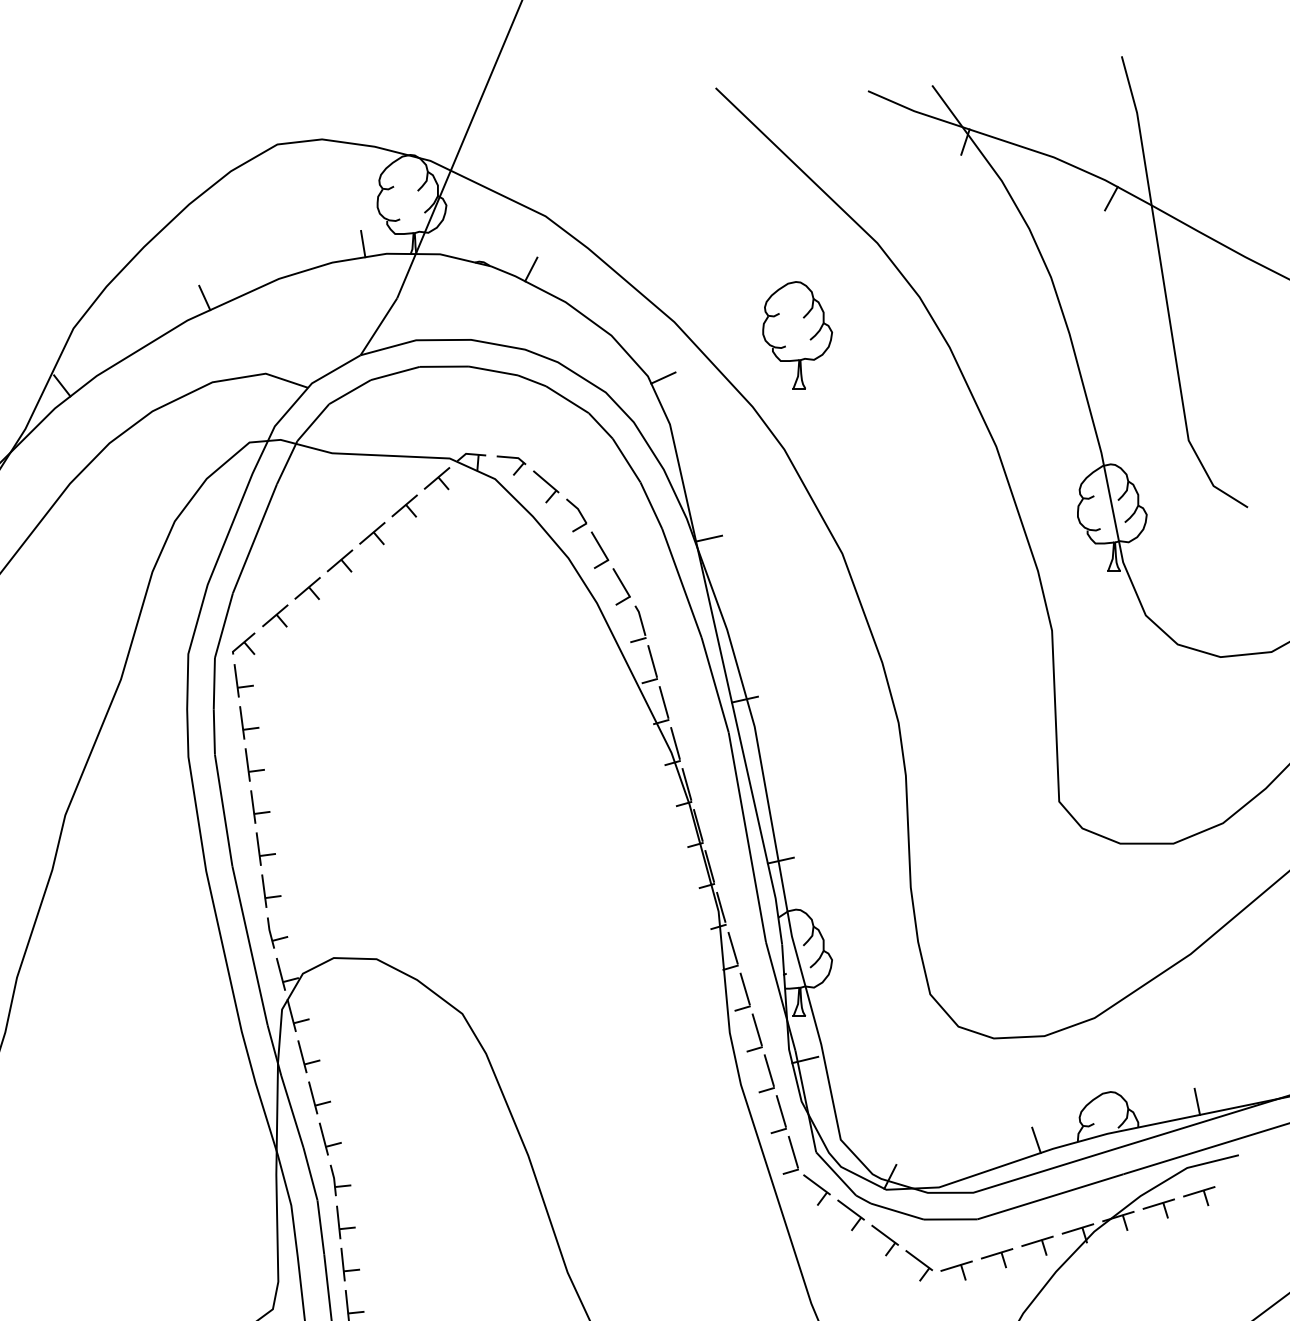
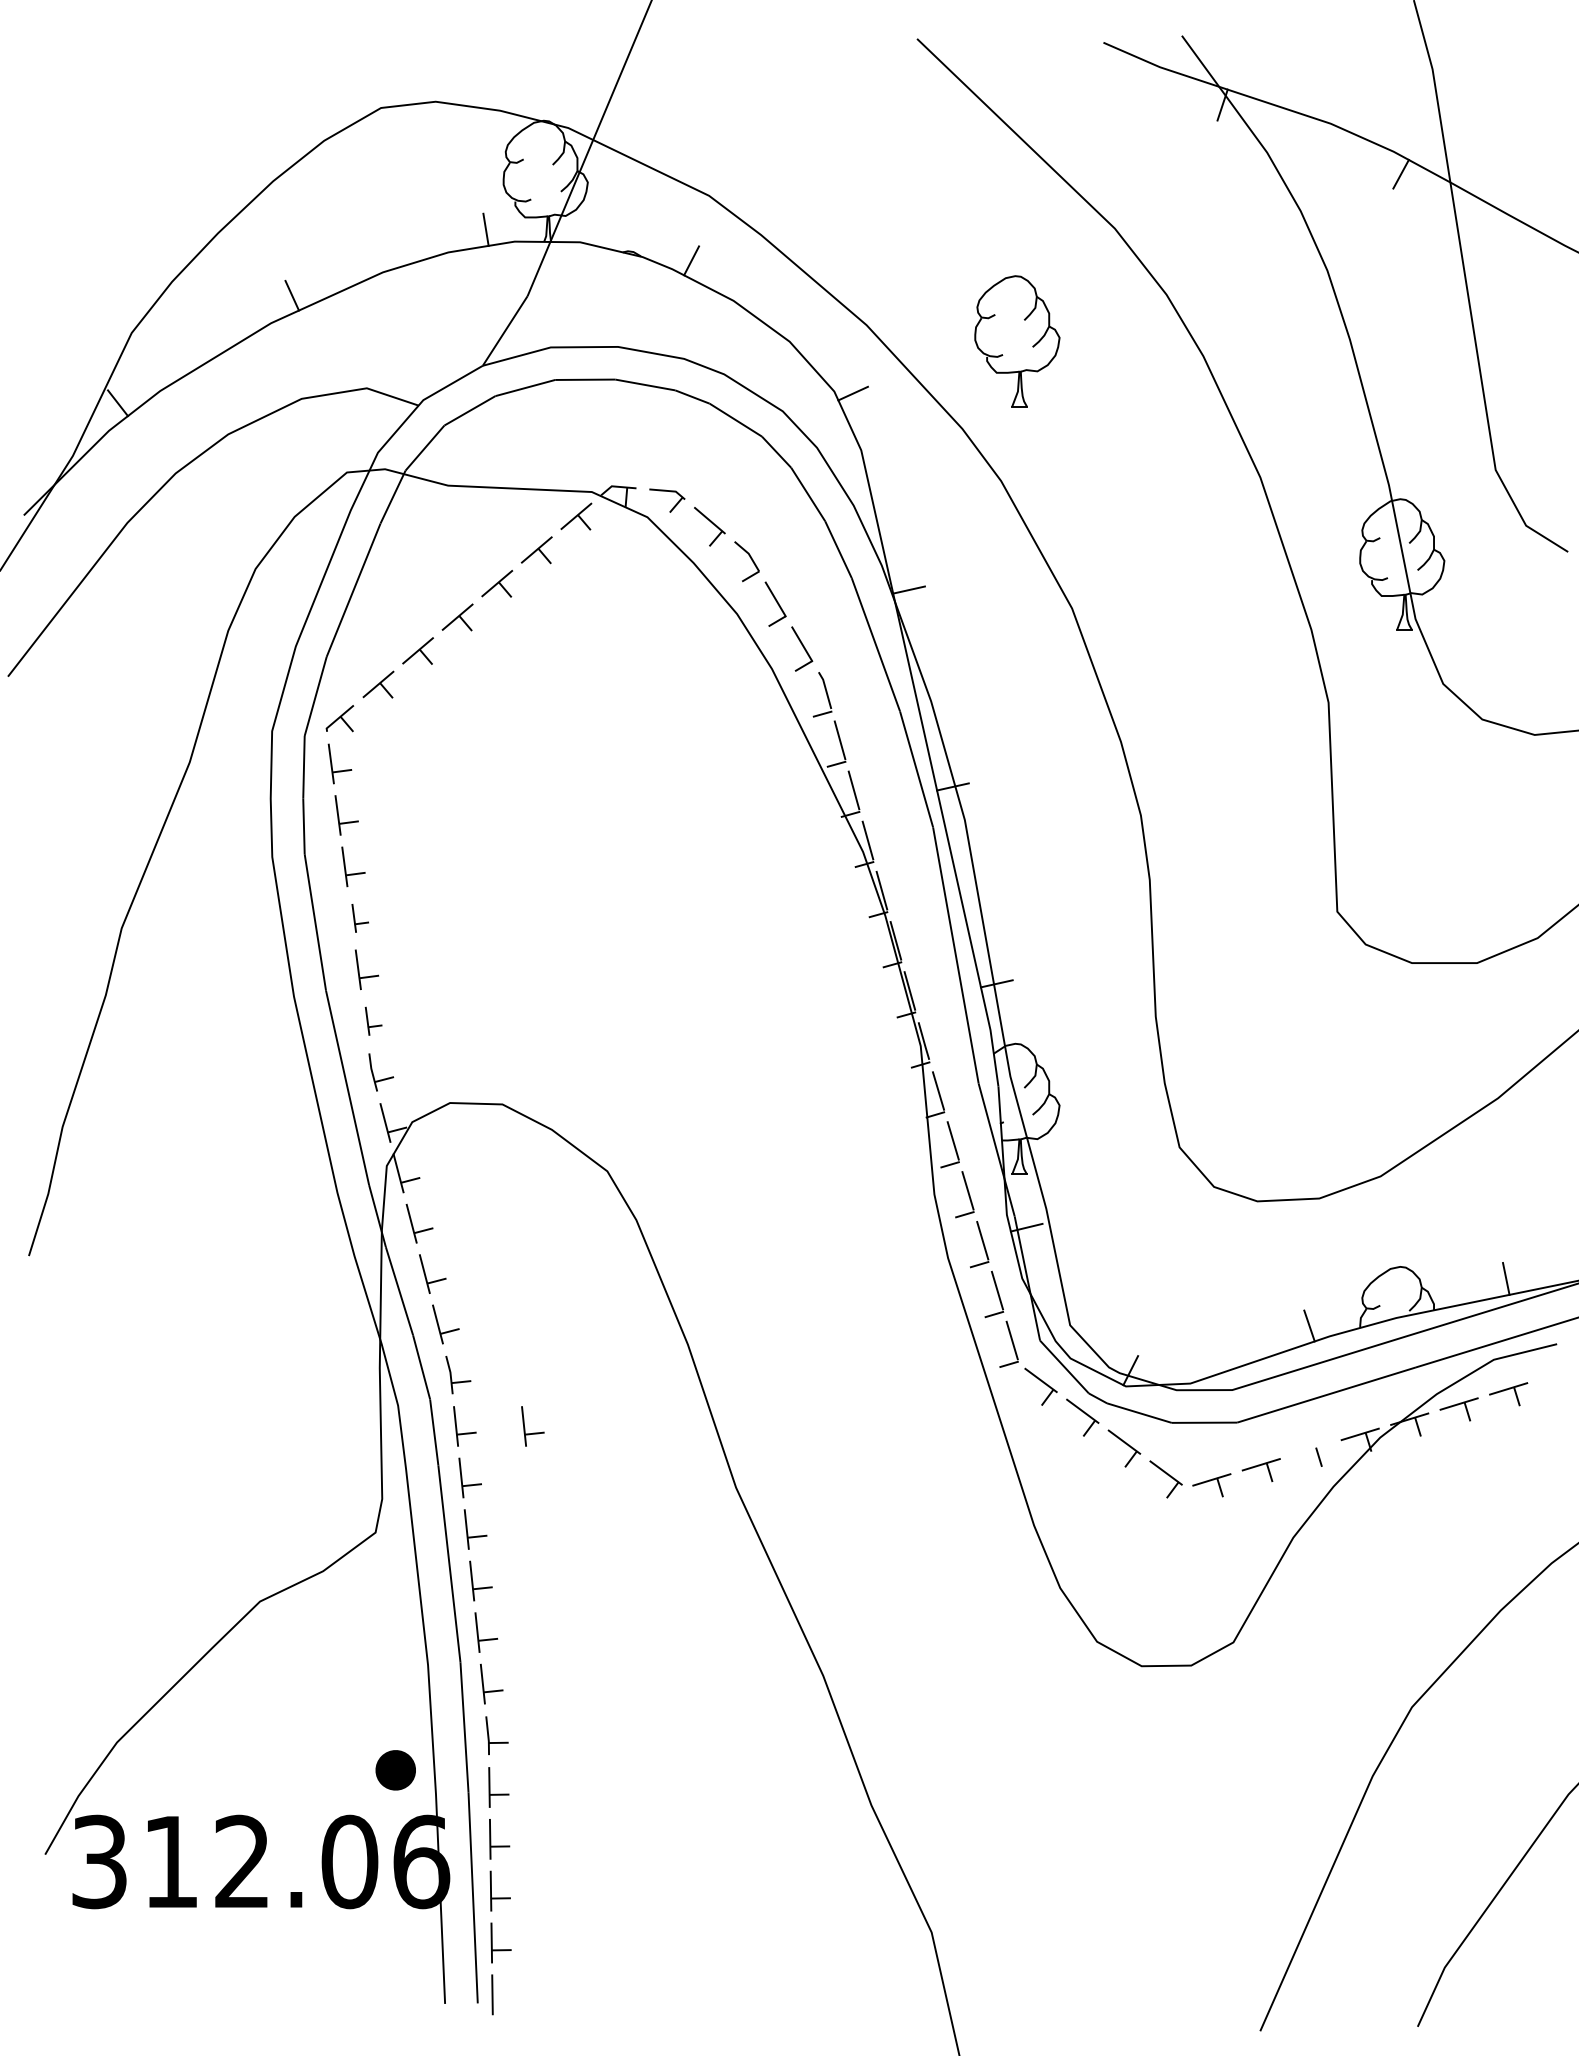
part: (260, 807) -> (360, 918), size x0.7
part: (271, 891) -> (373, 1021), size x0.7
part: (402, 1227) -> (533, 1432), added
line: (1037, 1241) -> (1310, 1449), removed

